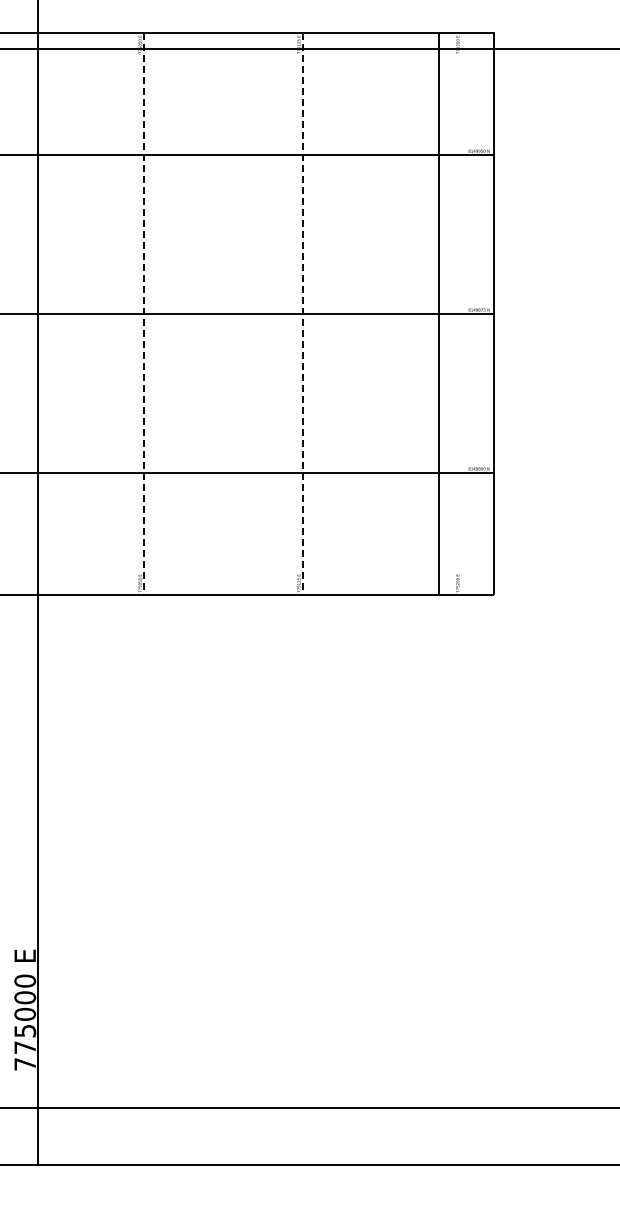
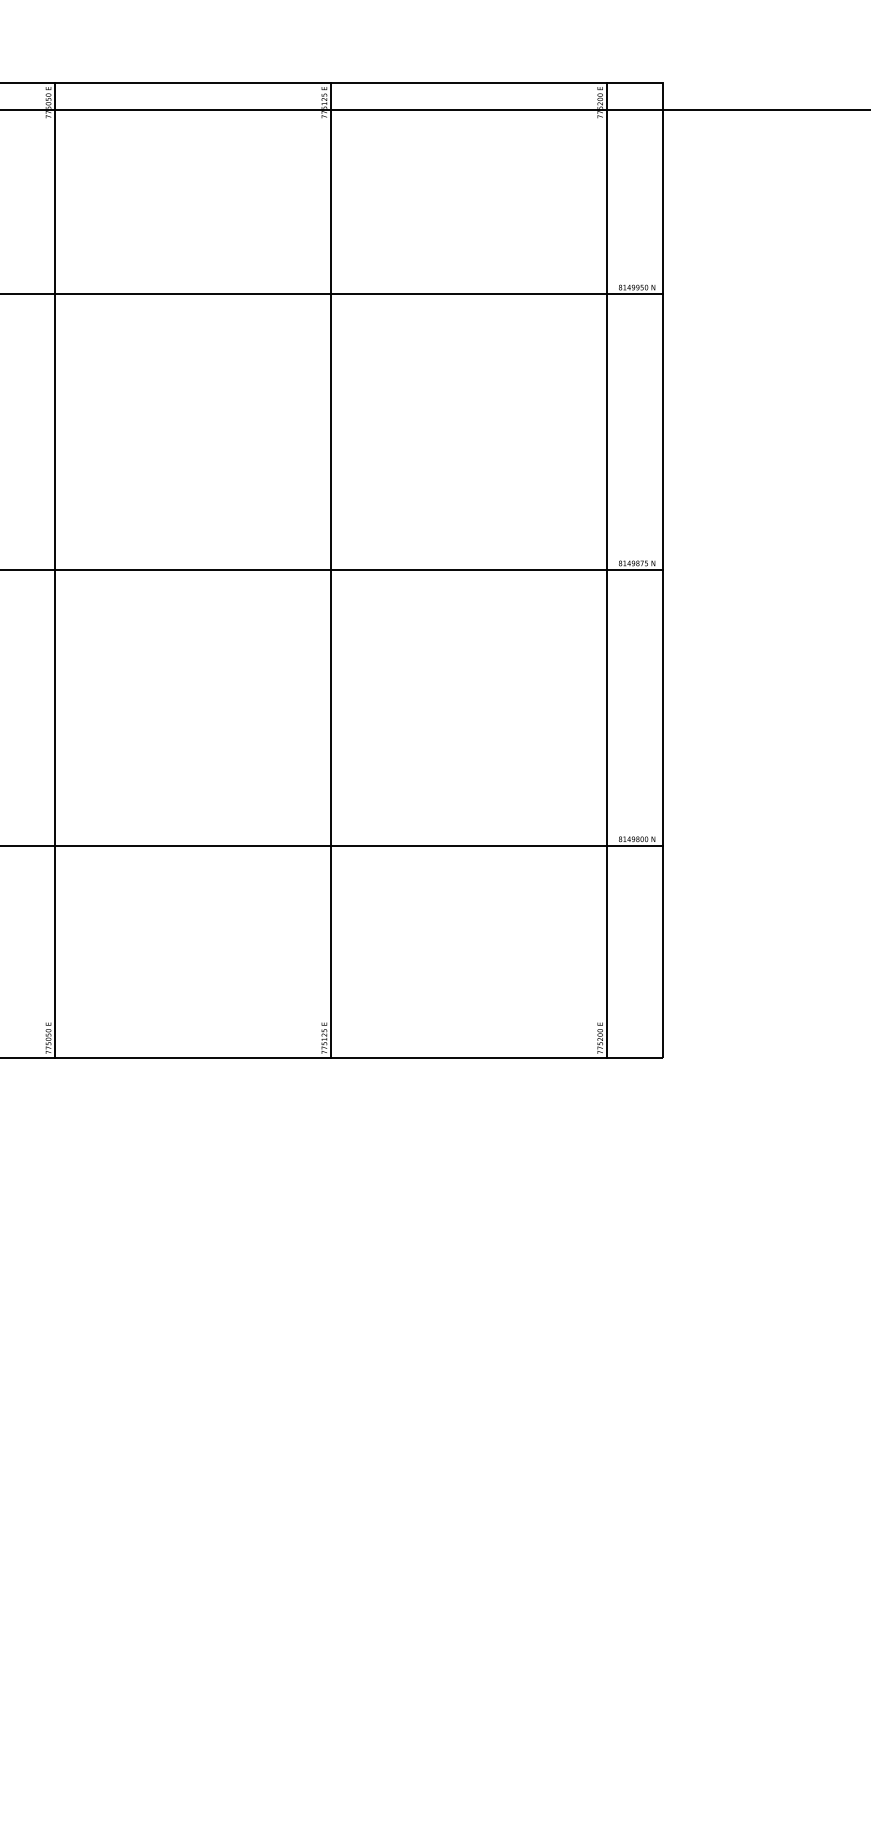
line: (143, 314) -> (54, 571), dashed -> solid
line: (302, 314) -> (330, 571), dashed -> solid
line: (438, 314) -> (606, 571), moved

